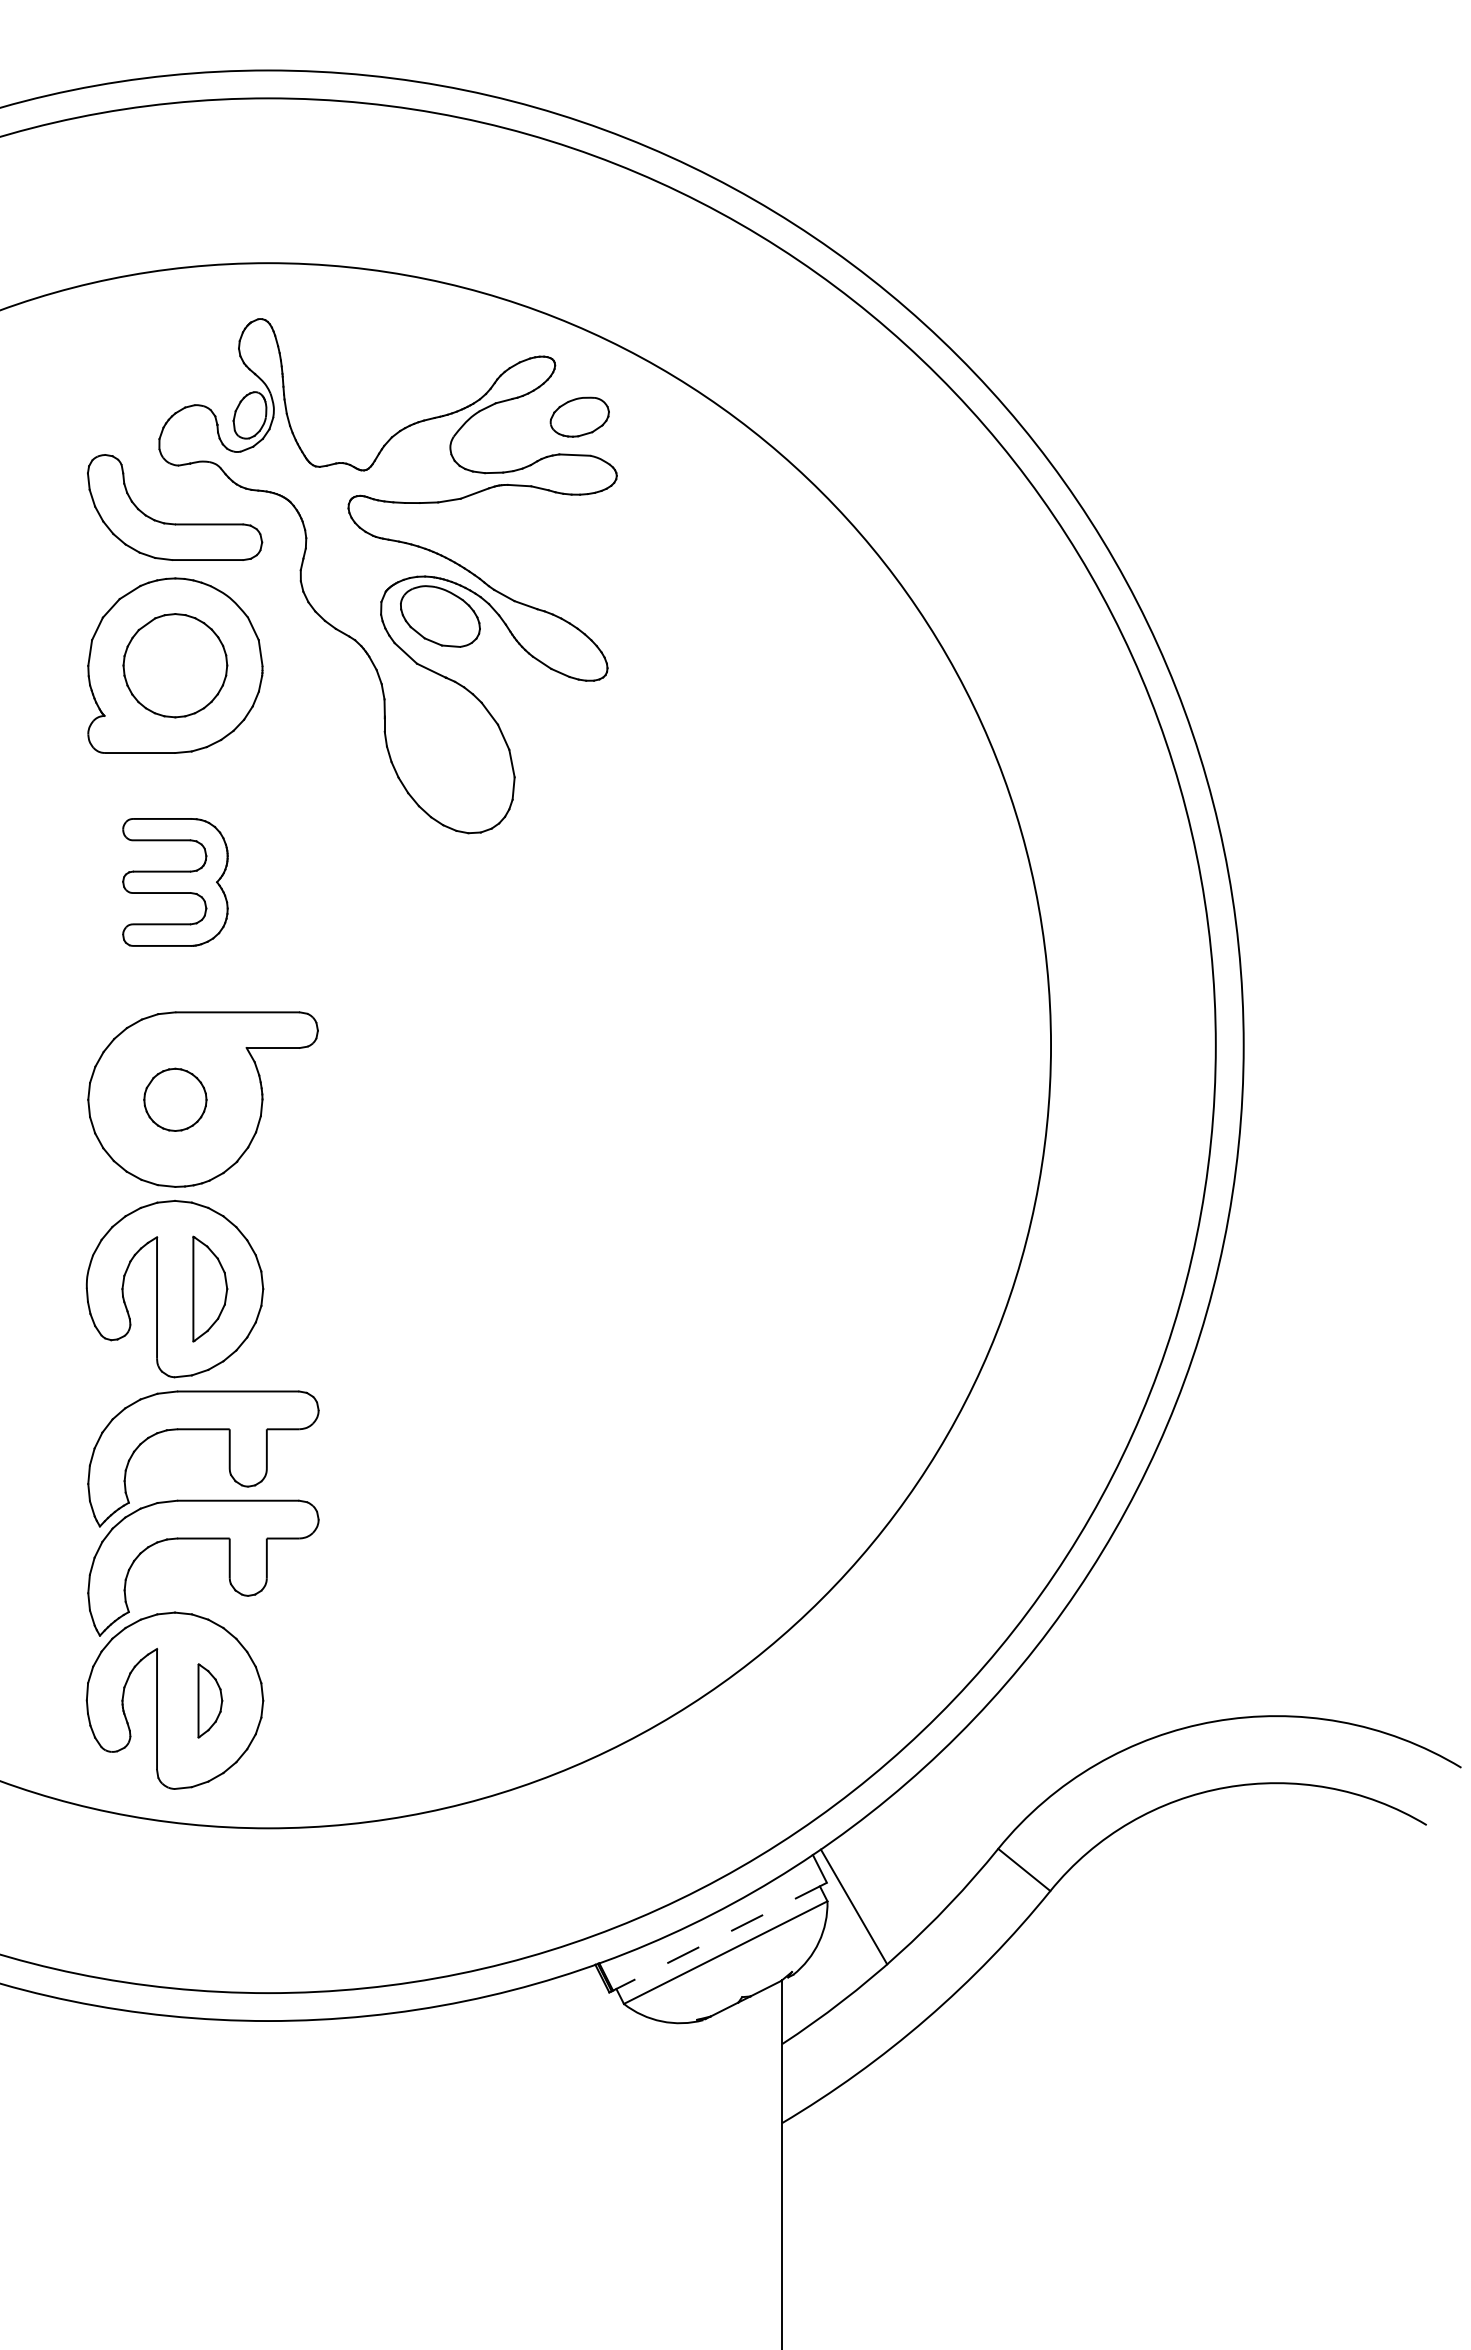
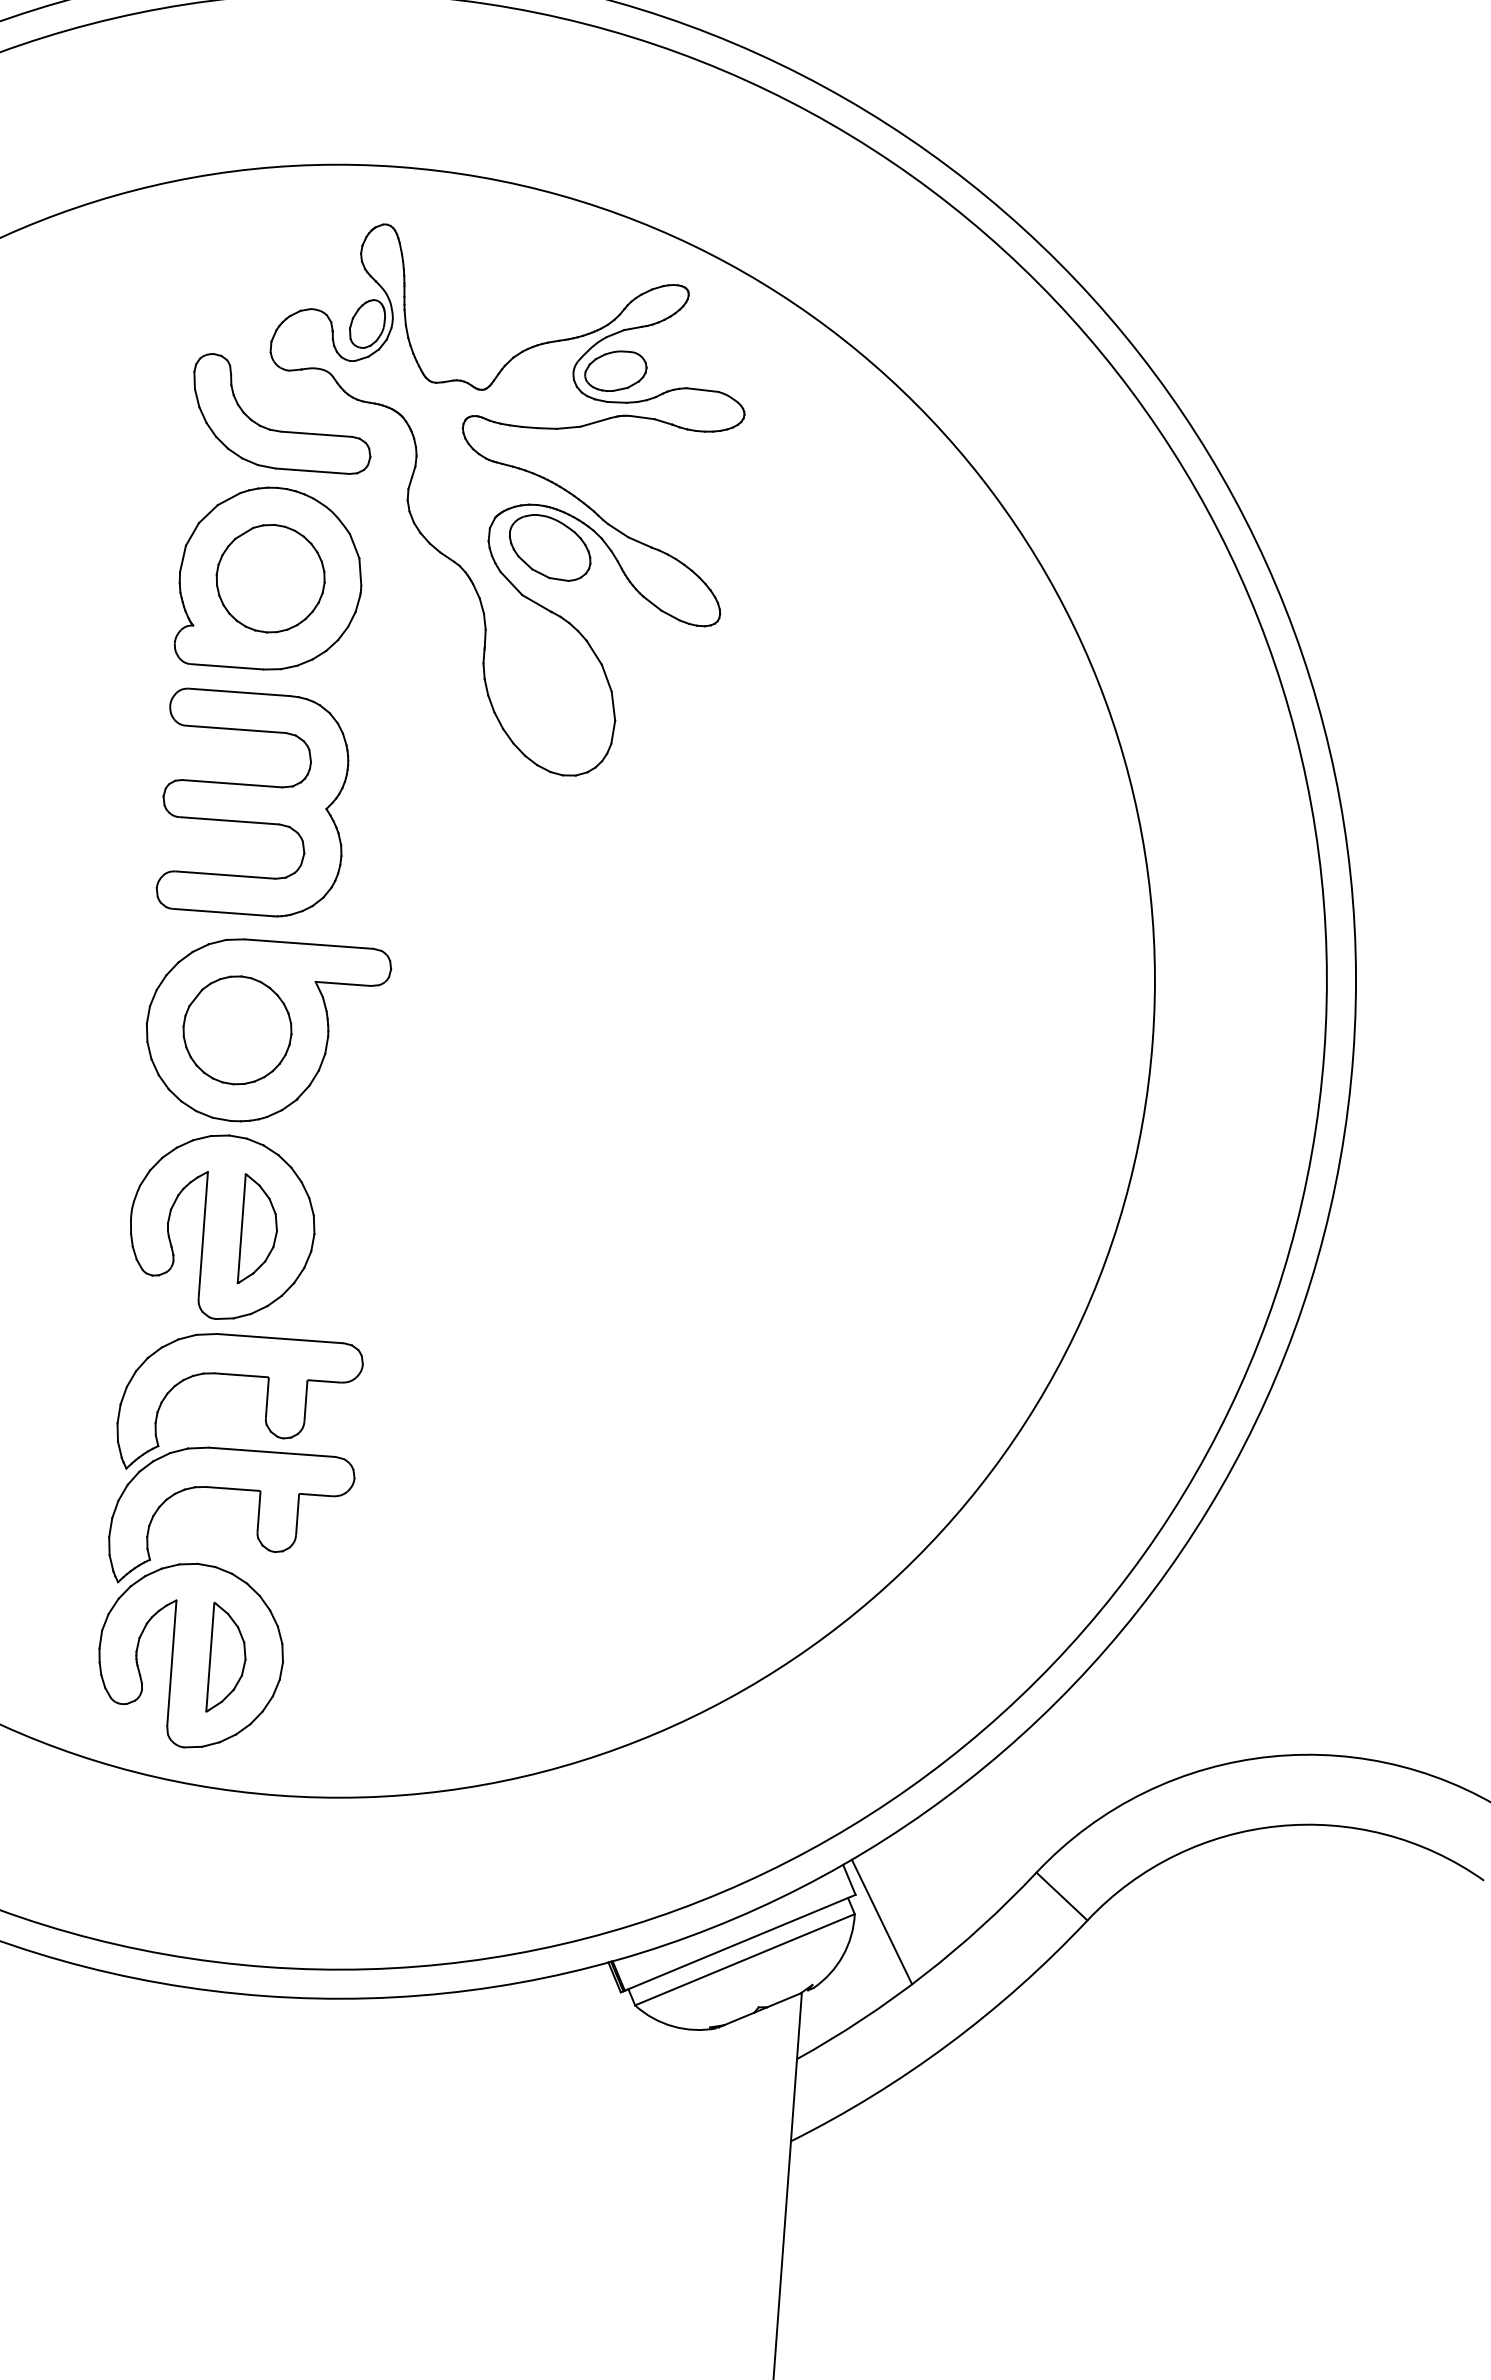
part: (579, 416) -> (615, 370), moved
part: (175, 882) -> (254, 804), size x1.67
part: (175, 1099) -> (237, 1030), size x1.67
part: (210, 1700) -> (228, 1658), size x1.43
line: (720, 1936) -> (740, 1942), dashed -> solid

